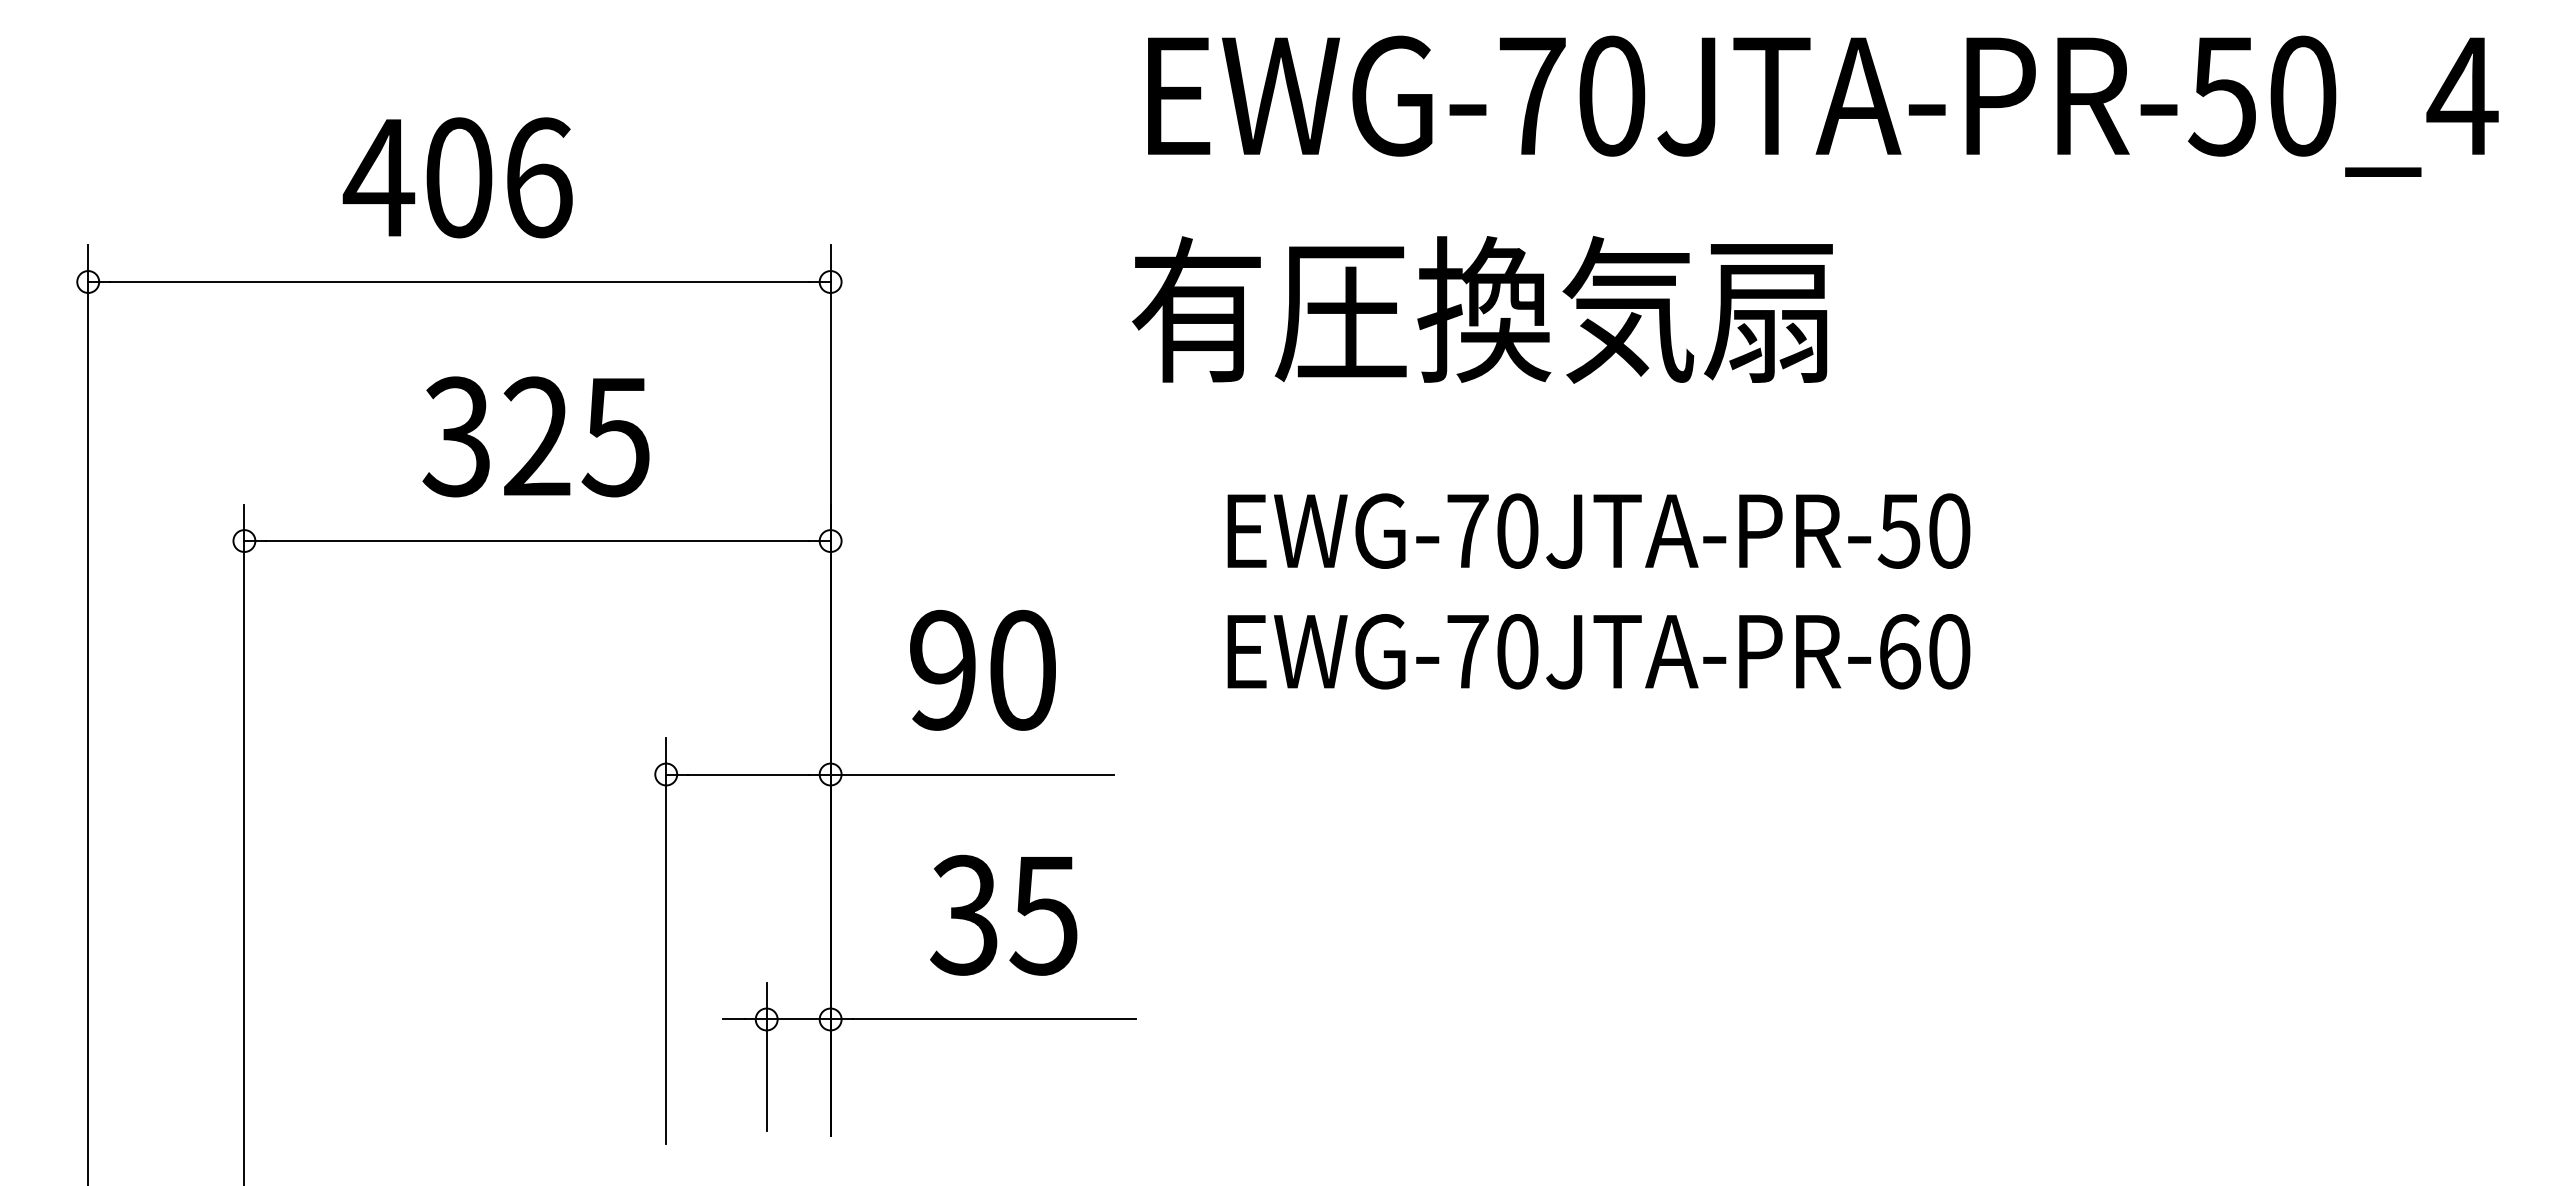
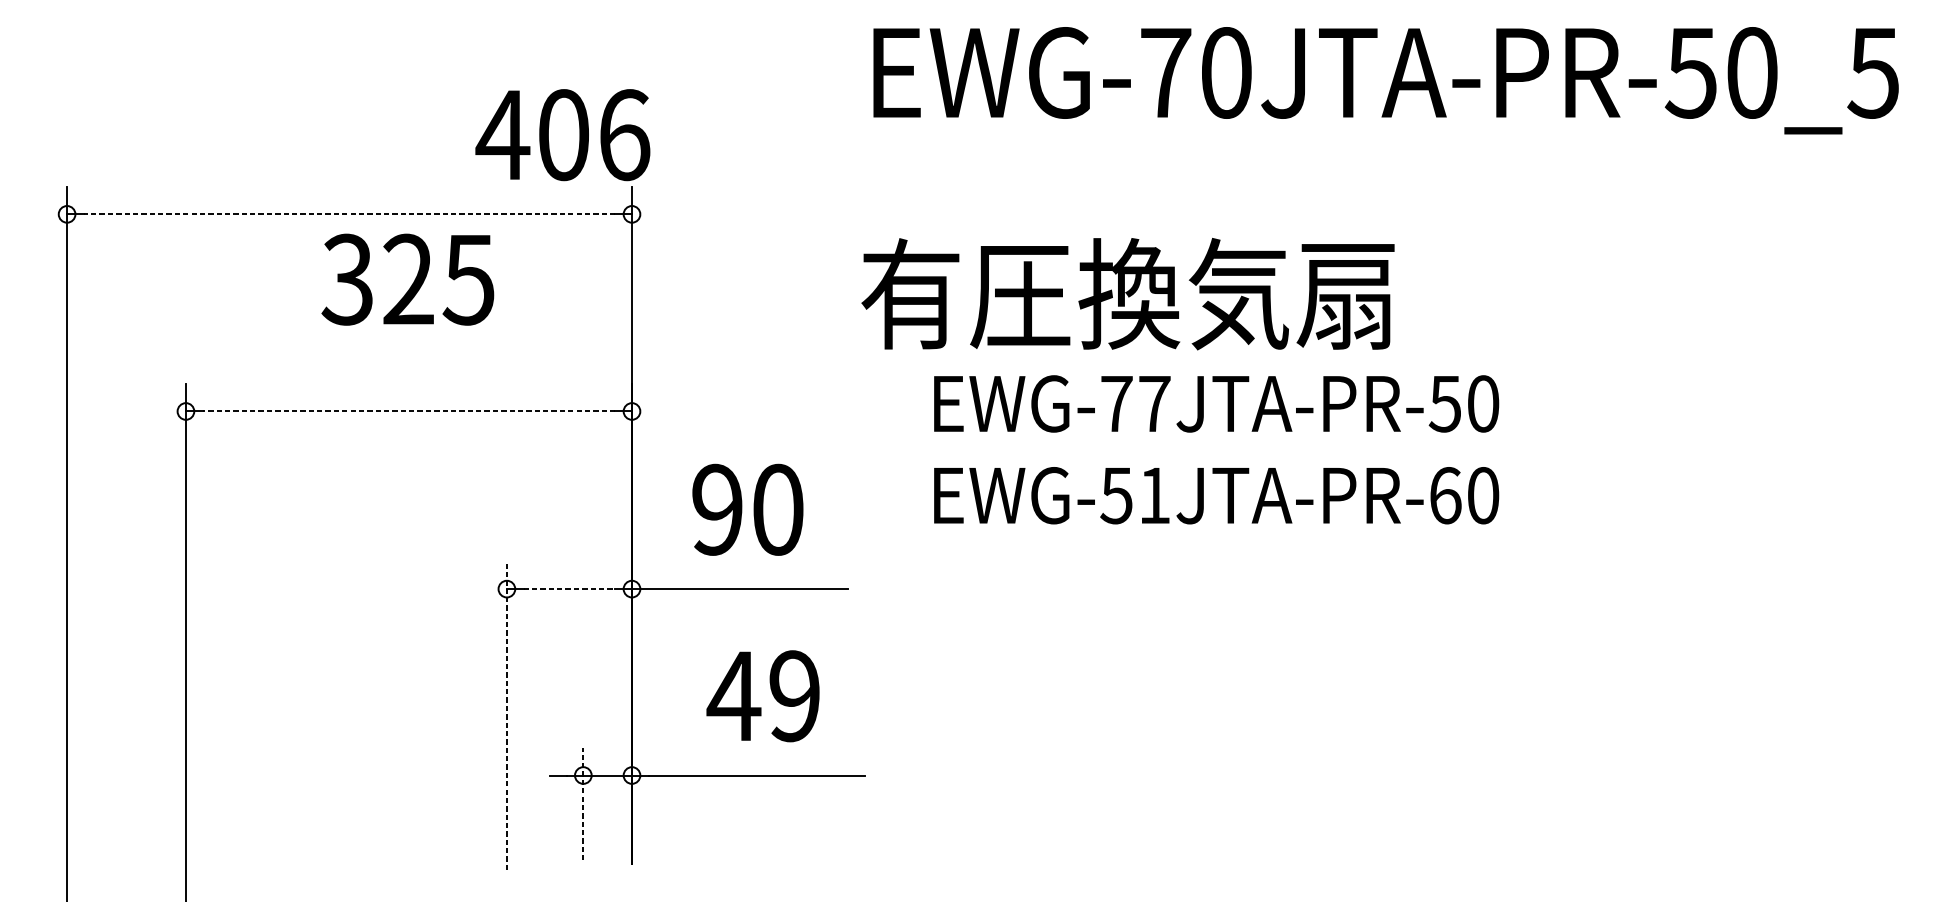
text: (2462, 96) -> (1873, 73), EWG-70JTA-PR-50_4 -> EWG-70JTA-PR-50_5
text: (457, 177) -> (562, 134), moved
line: (458, 282) -> (348, 214), solid -> dashed
text: (1482, 309) -> (1127, 293), moved
text: (535, 436) -> (407, 279), moved
text: (1517, 530) -> (1154, 403), EWG-70JTA-PR-50 -> EWG-77JTA-PR-50
line: (537, 541) -> (408, 411), solid -> dashed
text: (1491, 651) -> (1134, 495), EWG-70JTA-PR-60 -> EWG-51JTA-PR-60
line: (748, 774) -> (569, 589), solid -> dashed
text: (1002, 914) -> (762, 695), 35 -> 49
line: (666, 940) -> (507, 715), solid -> dashed
line: (766, 1056) -> (583, 803), solid -> dashed

